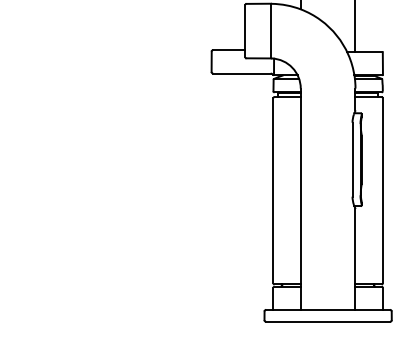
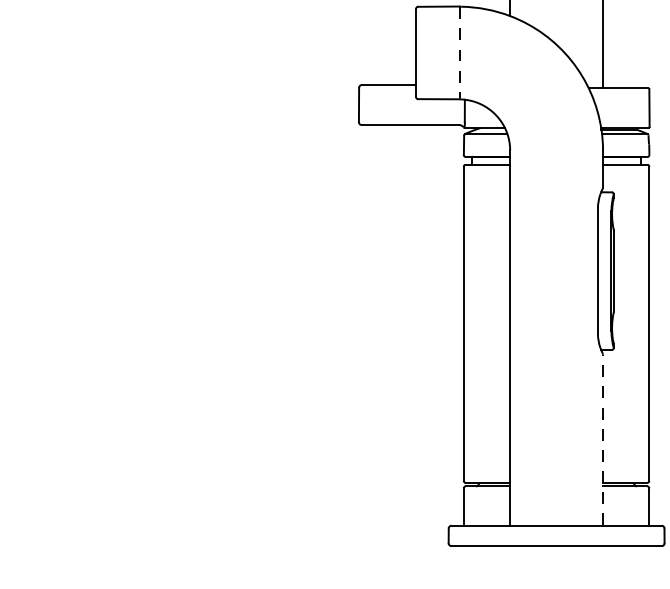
line: (271, 31) -> (460, 53), solid -> dashed
line: (355, 258) -> (603, 438), solid -> dashed

